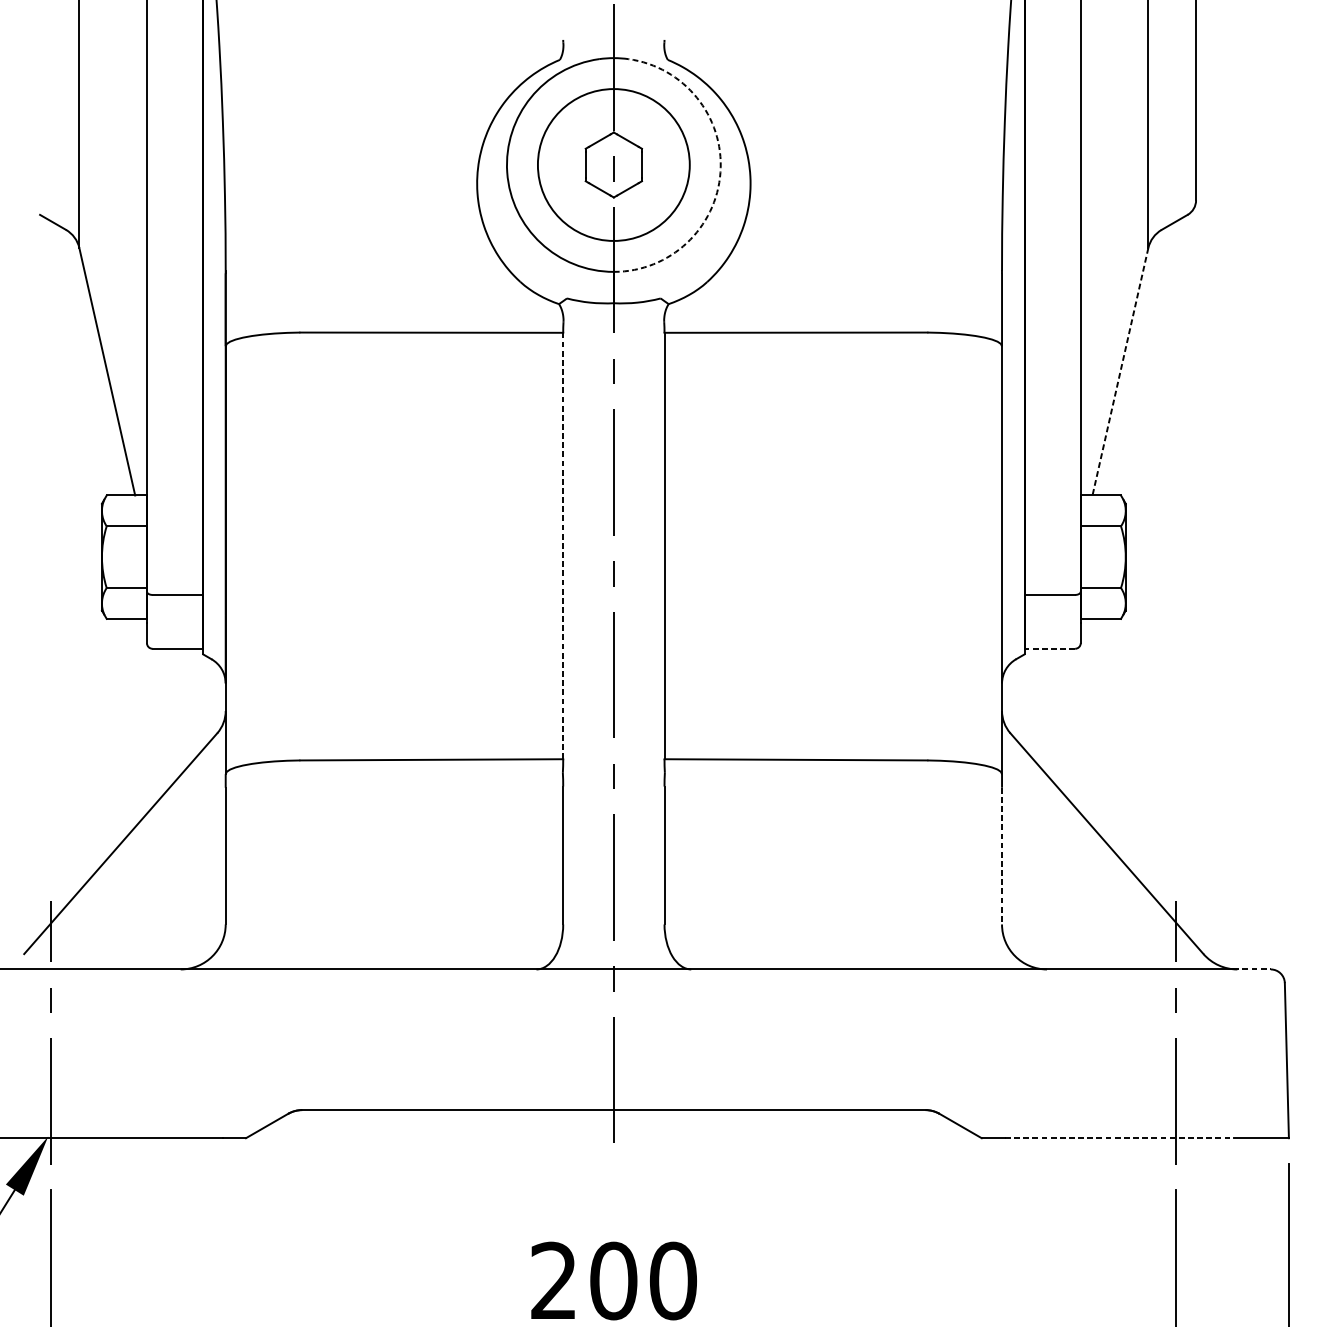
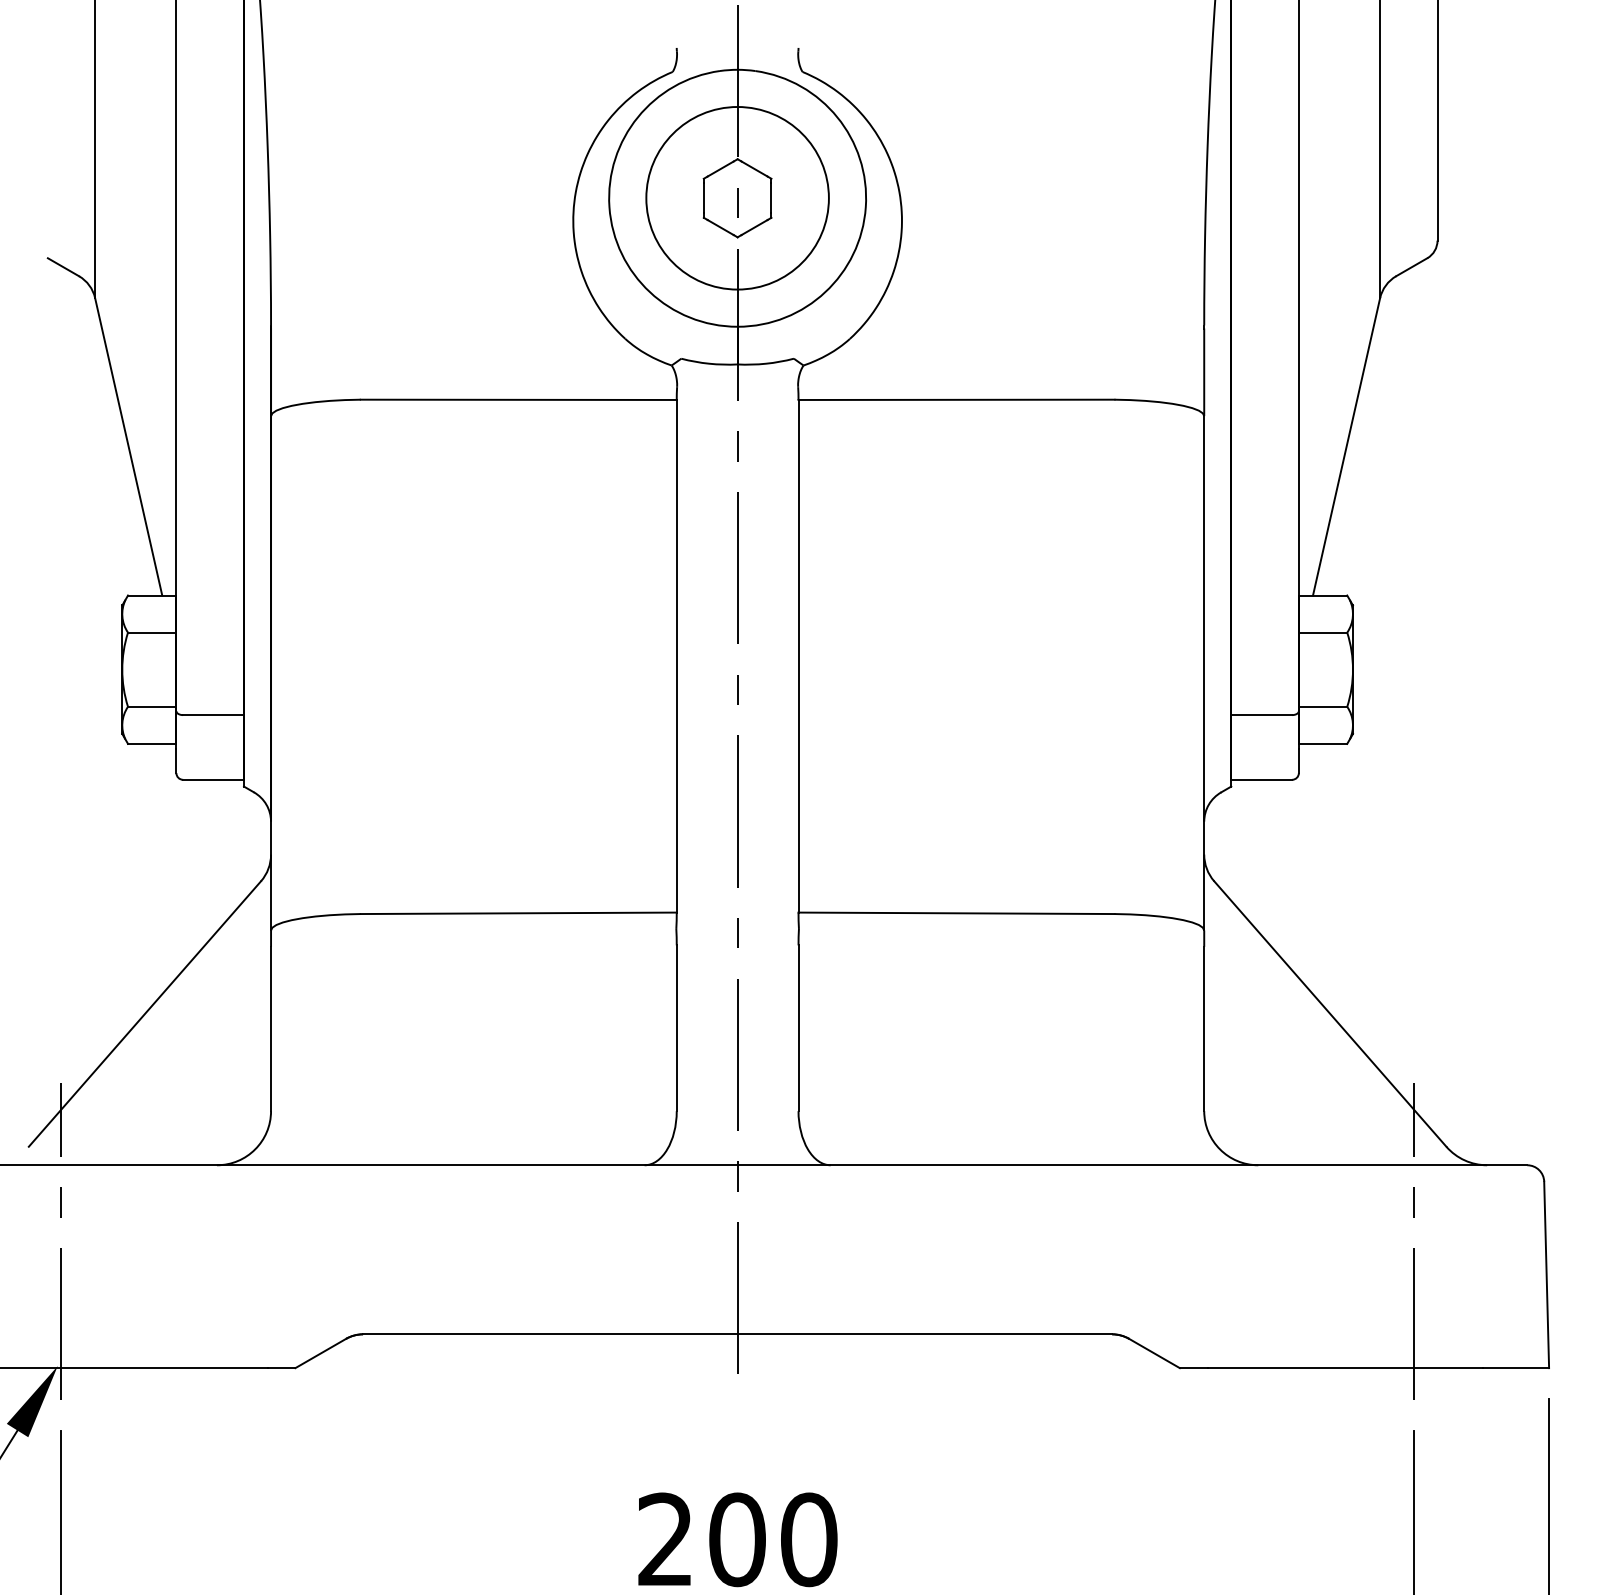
arc: (720, 172) -> (865, 207), dashed -> solid
line: (1120, 372) -> (1346, 447), dashed -> solid
line: (563, 545) -> (676, 655), dashed -> solid
line: (1049, 648) -> (1261, 779), dashed -> solid
line: (1002, 856) -> (1204, 1029), dashed -> solid
line: (1251, 969) -> (1504, 1165), dashed -> solid
line: (1119, 1138) -> (1345, 1368), dashed -> solid

